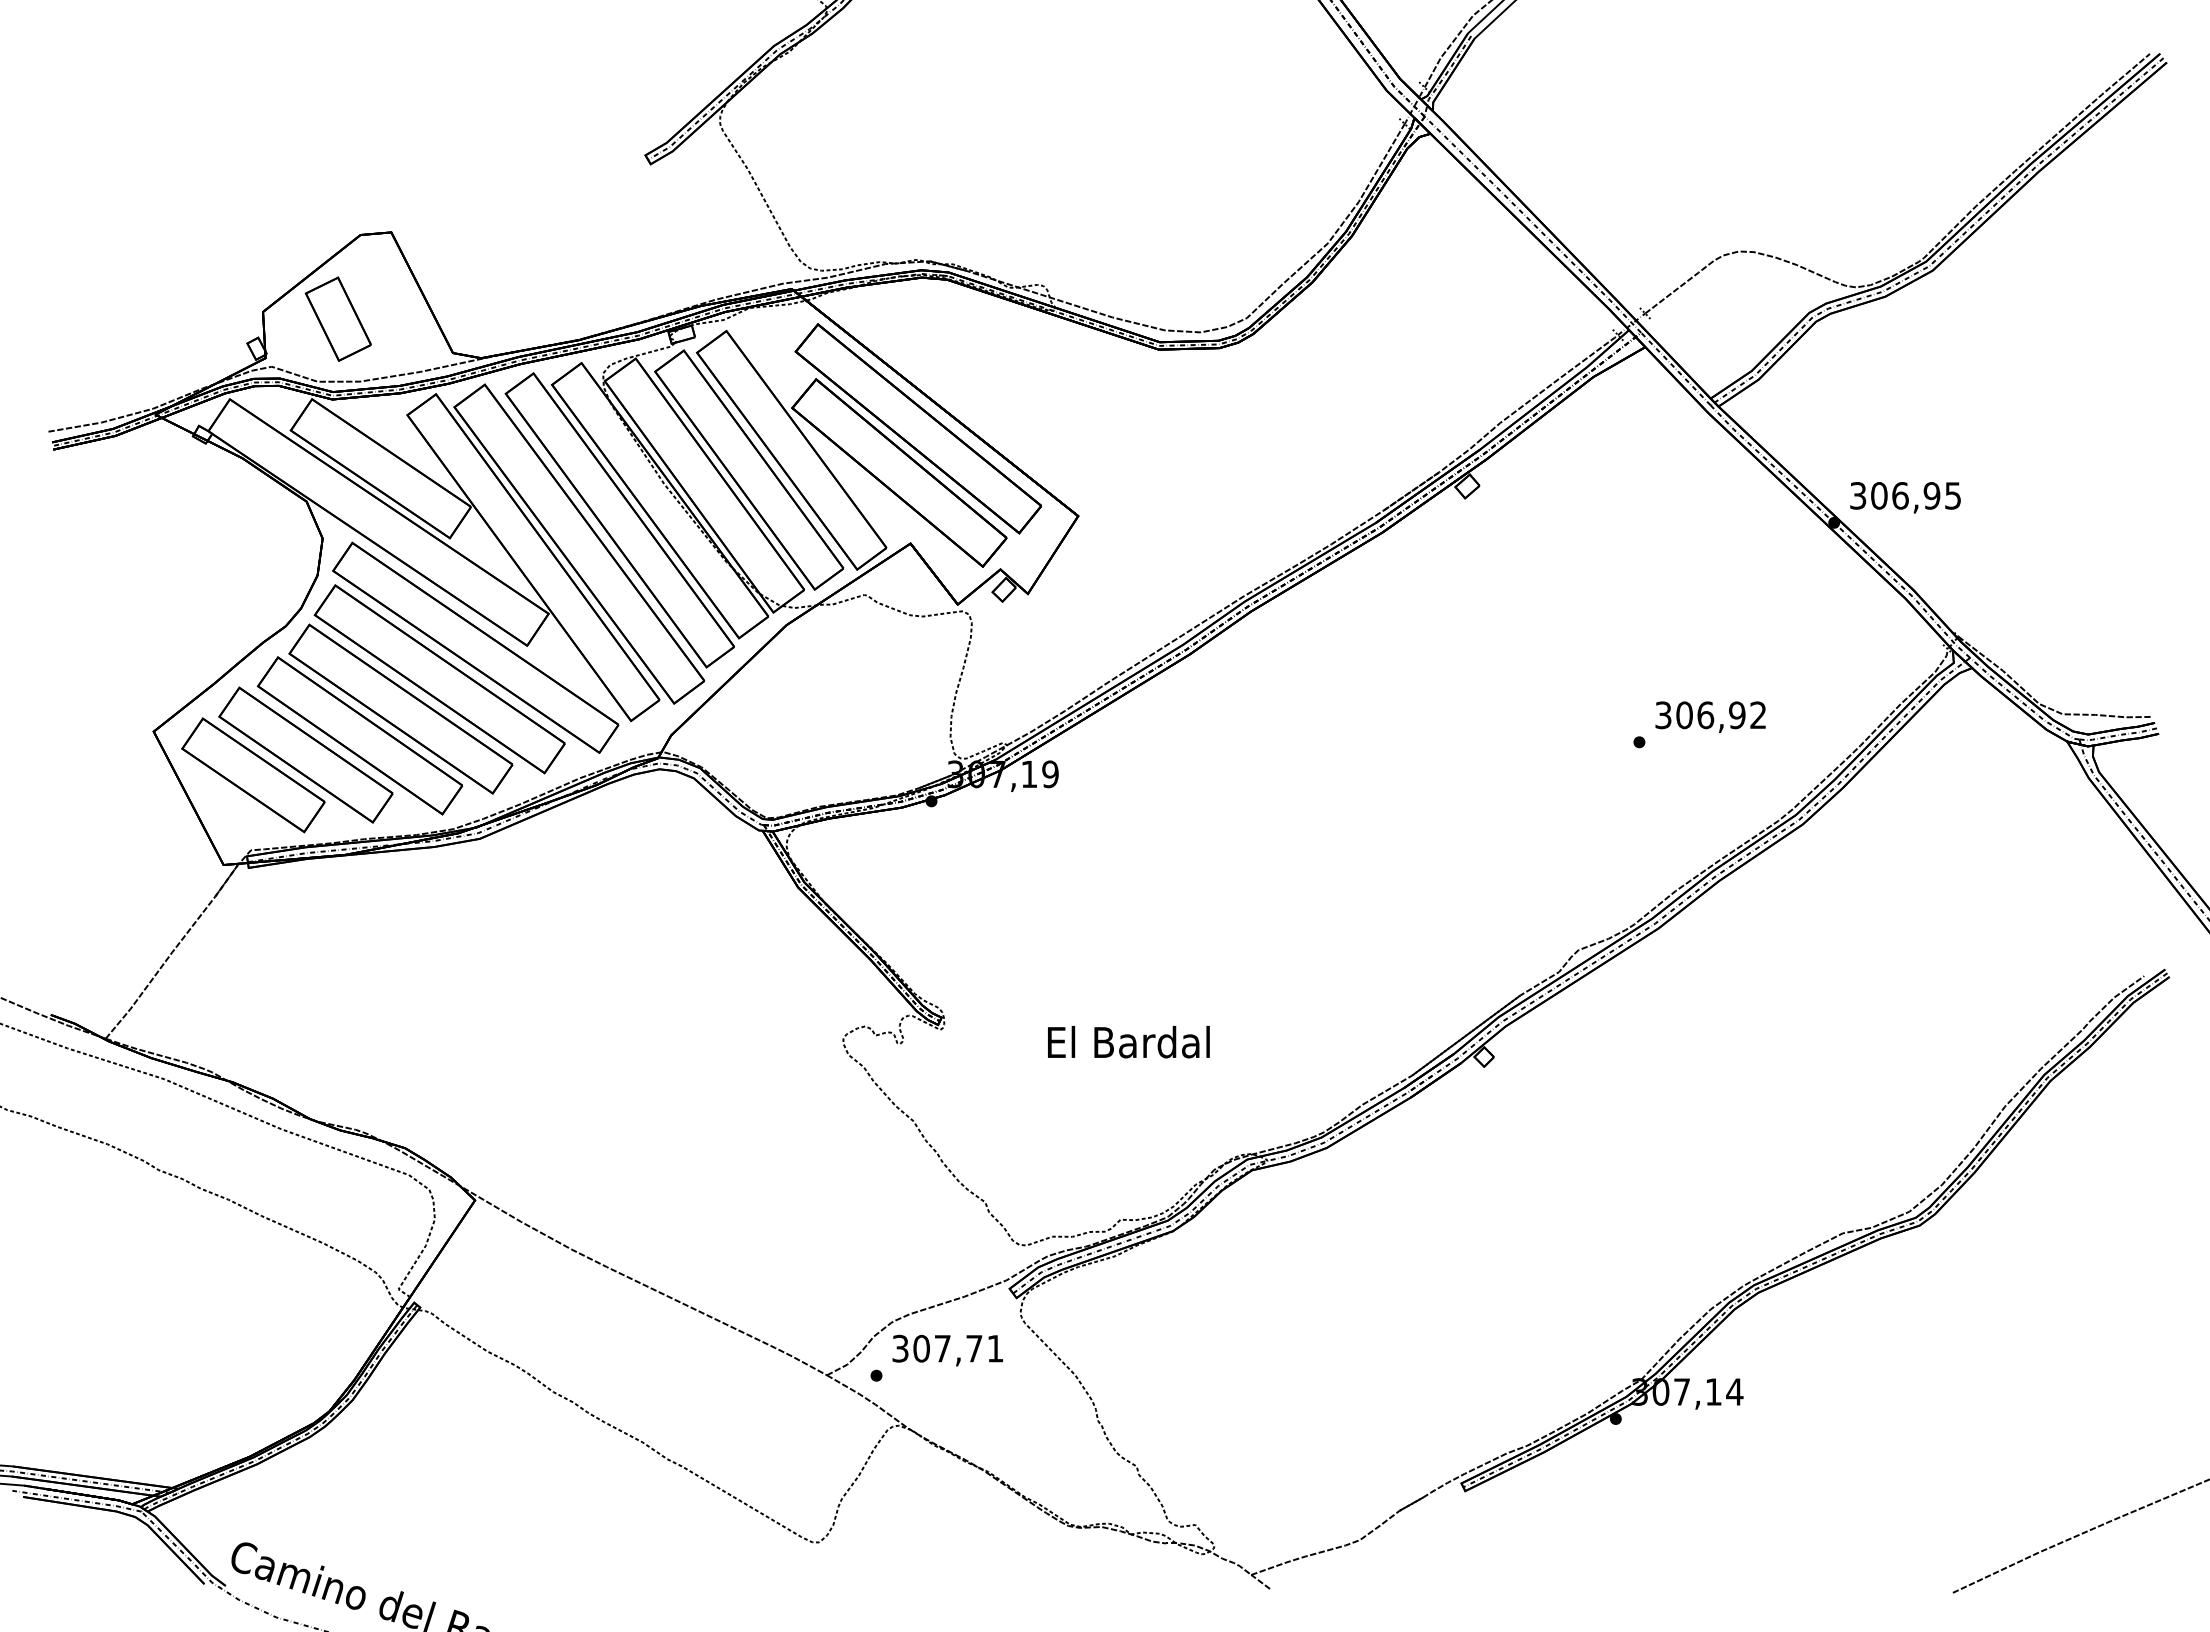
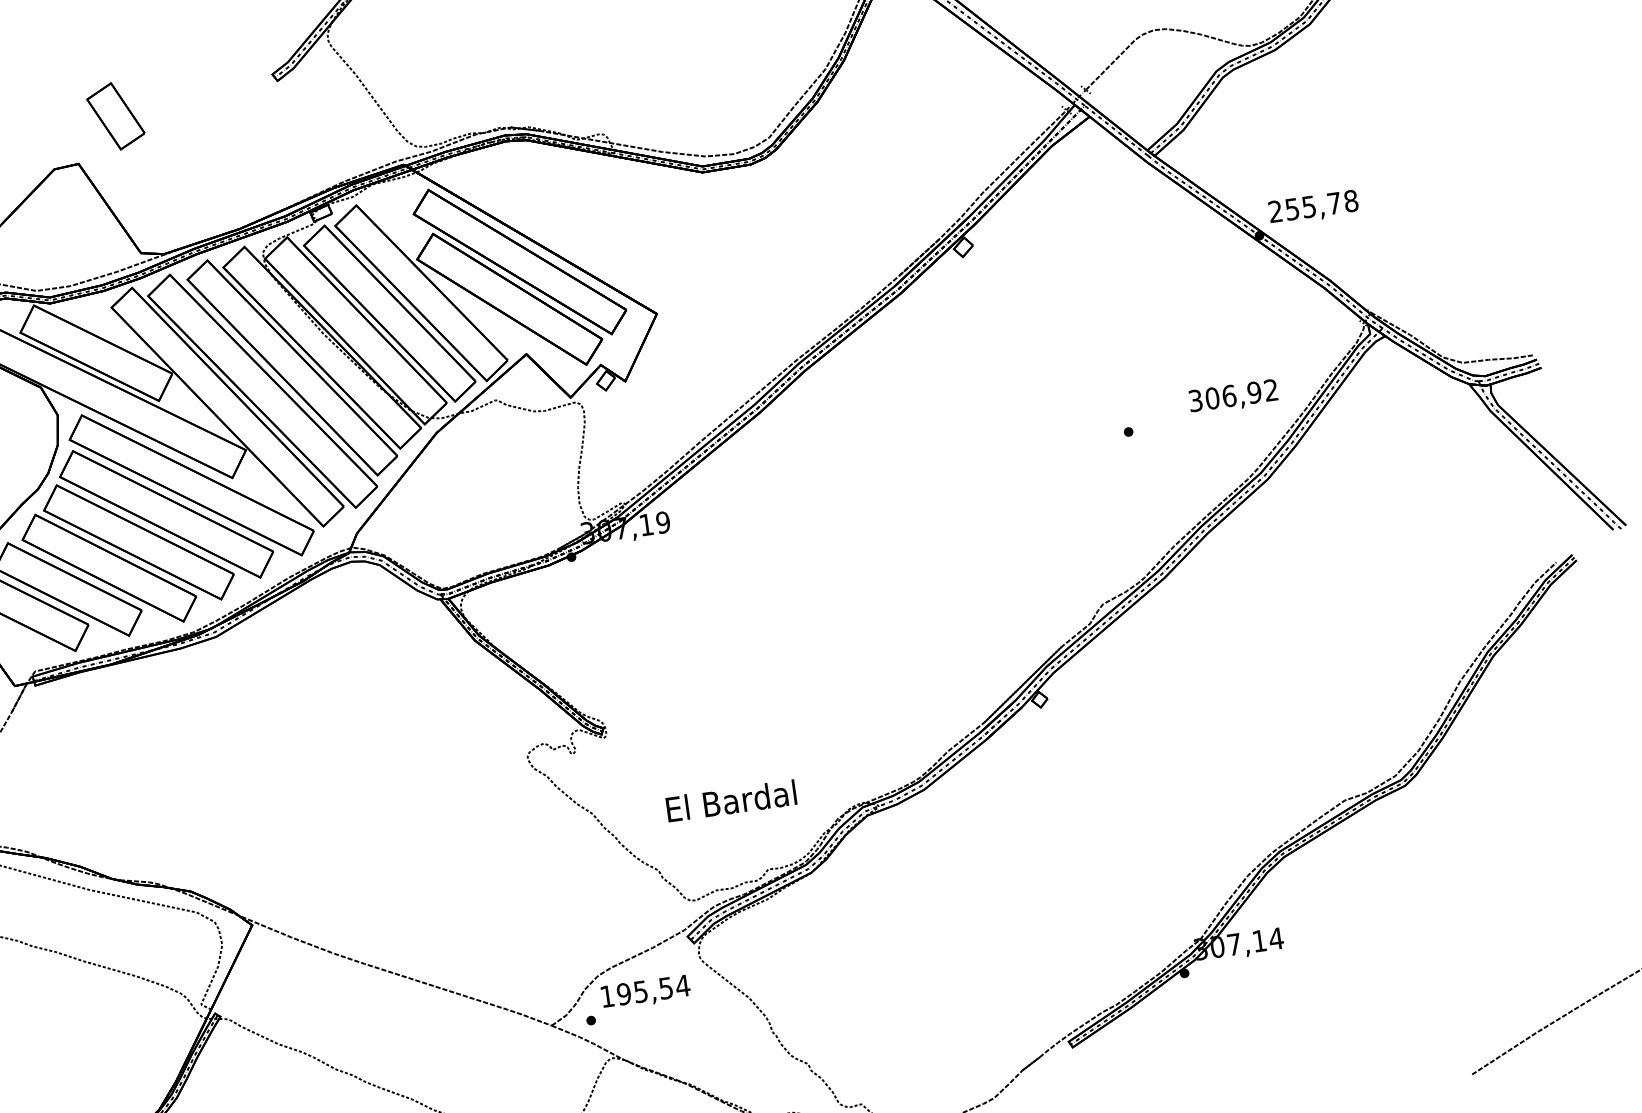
part: (337, 318) -> (115, 115), moved
text: (1905, 495) -> (1313, 206), 306,95 -> 255,78
text: (1710, 716) -> (1233, 396), moved
text: (1128, 1042) -> (731, 801), moved
text: (948, 1348) -> (645, 990), 307,71 -> 195,54

